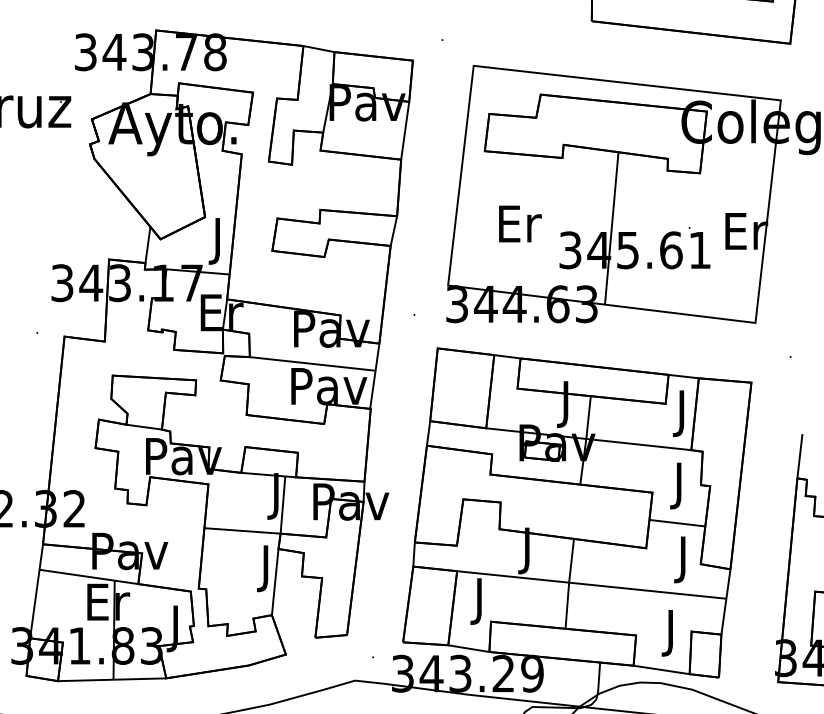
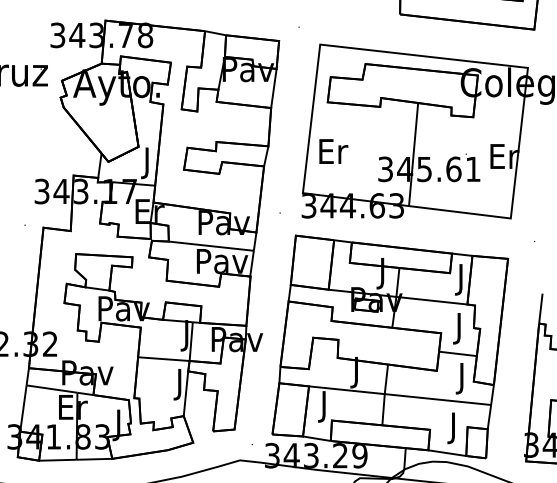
text: (519, 223) -> (333, 151), moved

